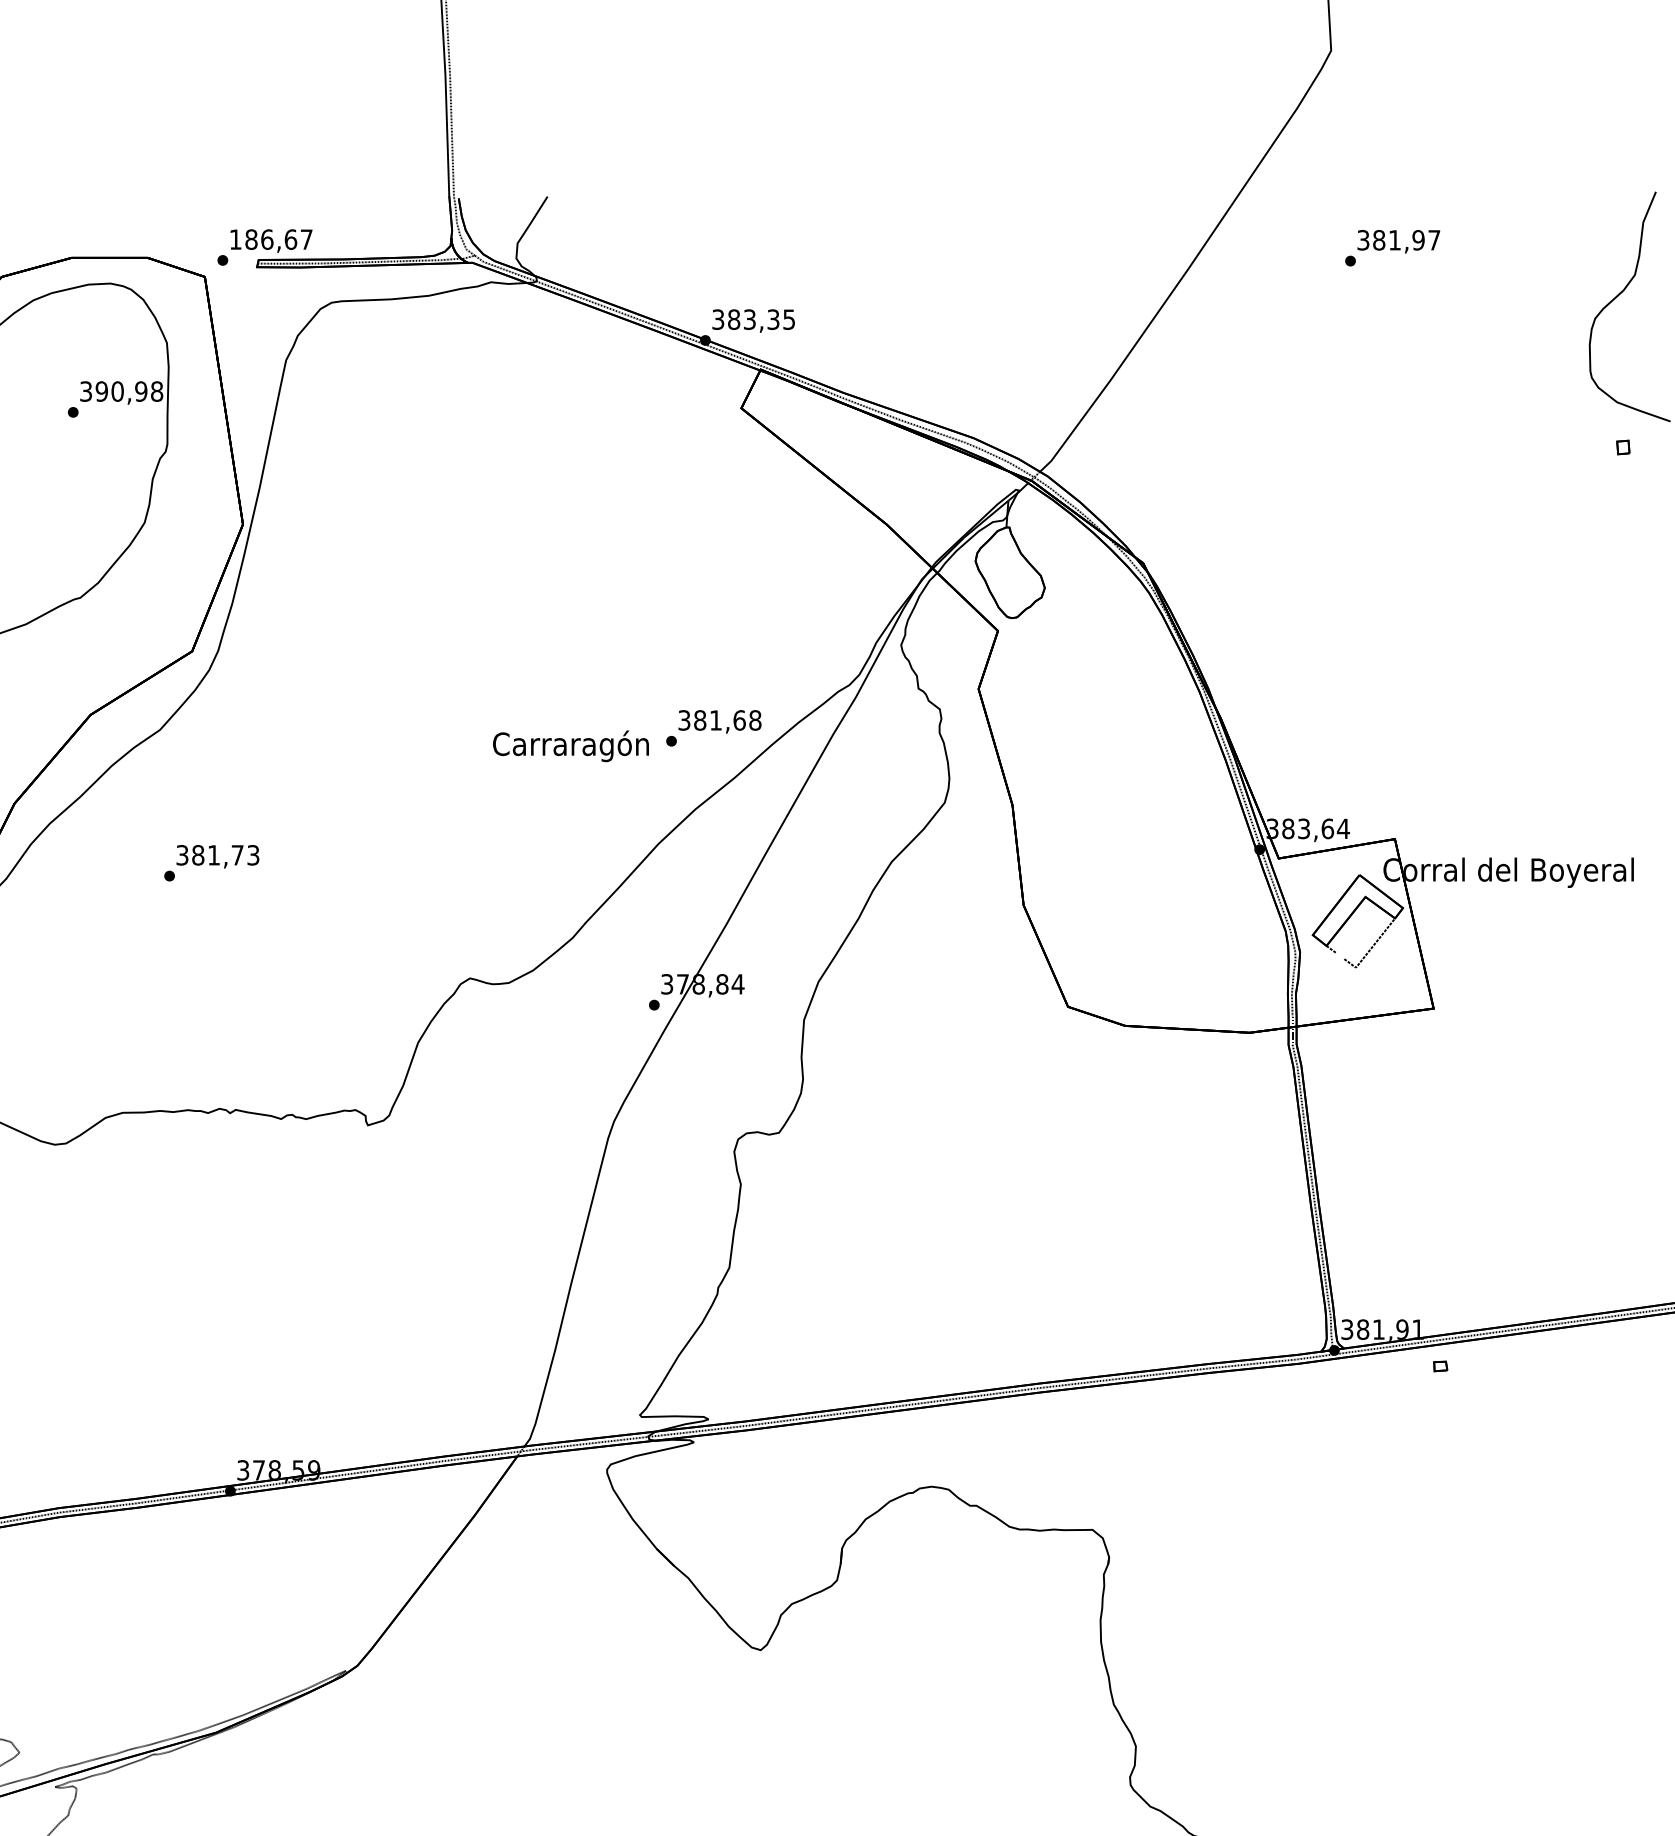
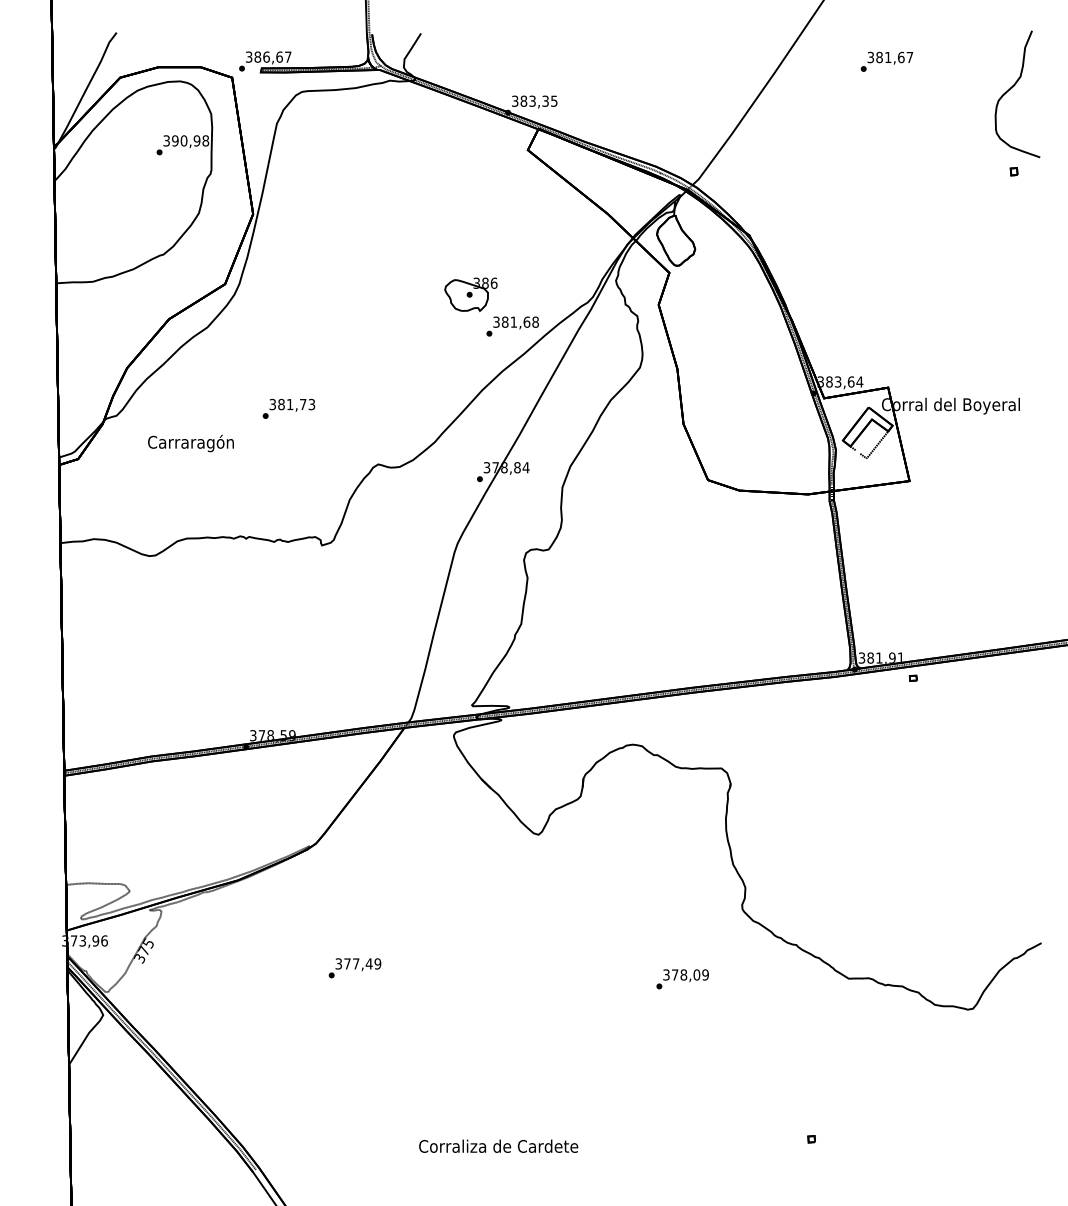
text: (234, 238) -> (248, 56), 186,67 -> 386,67
text: (1417, 240) -> (900, 57), 381,97 -> 381,67
part: (637, 670) -> (470, 294), added
text: (570, 746) -> (190, 443), moved
text: (210, 862) -> (288, 408), moved

